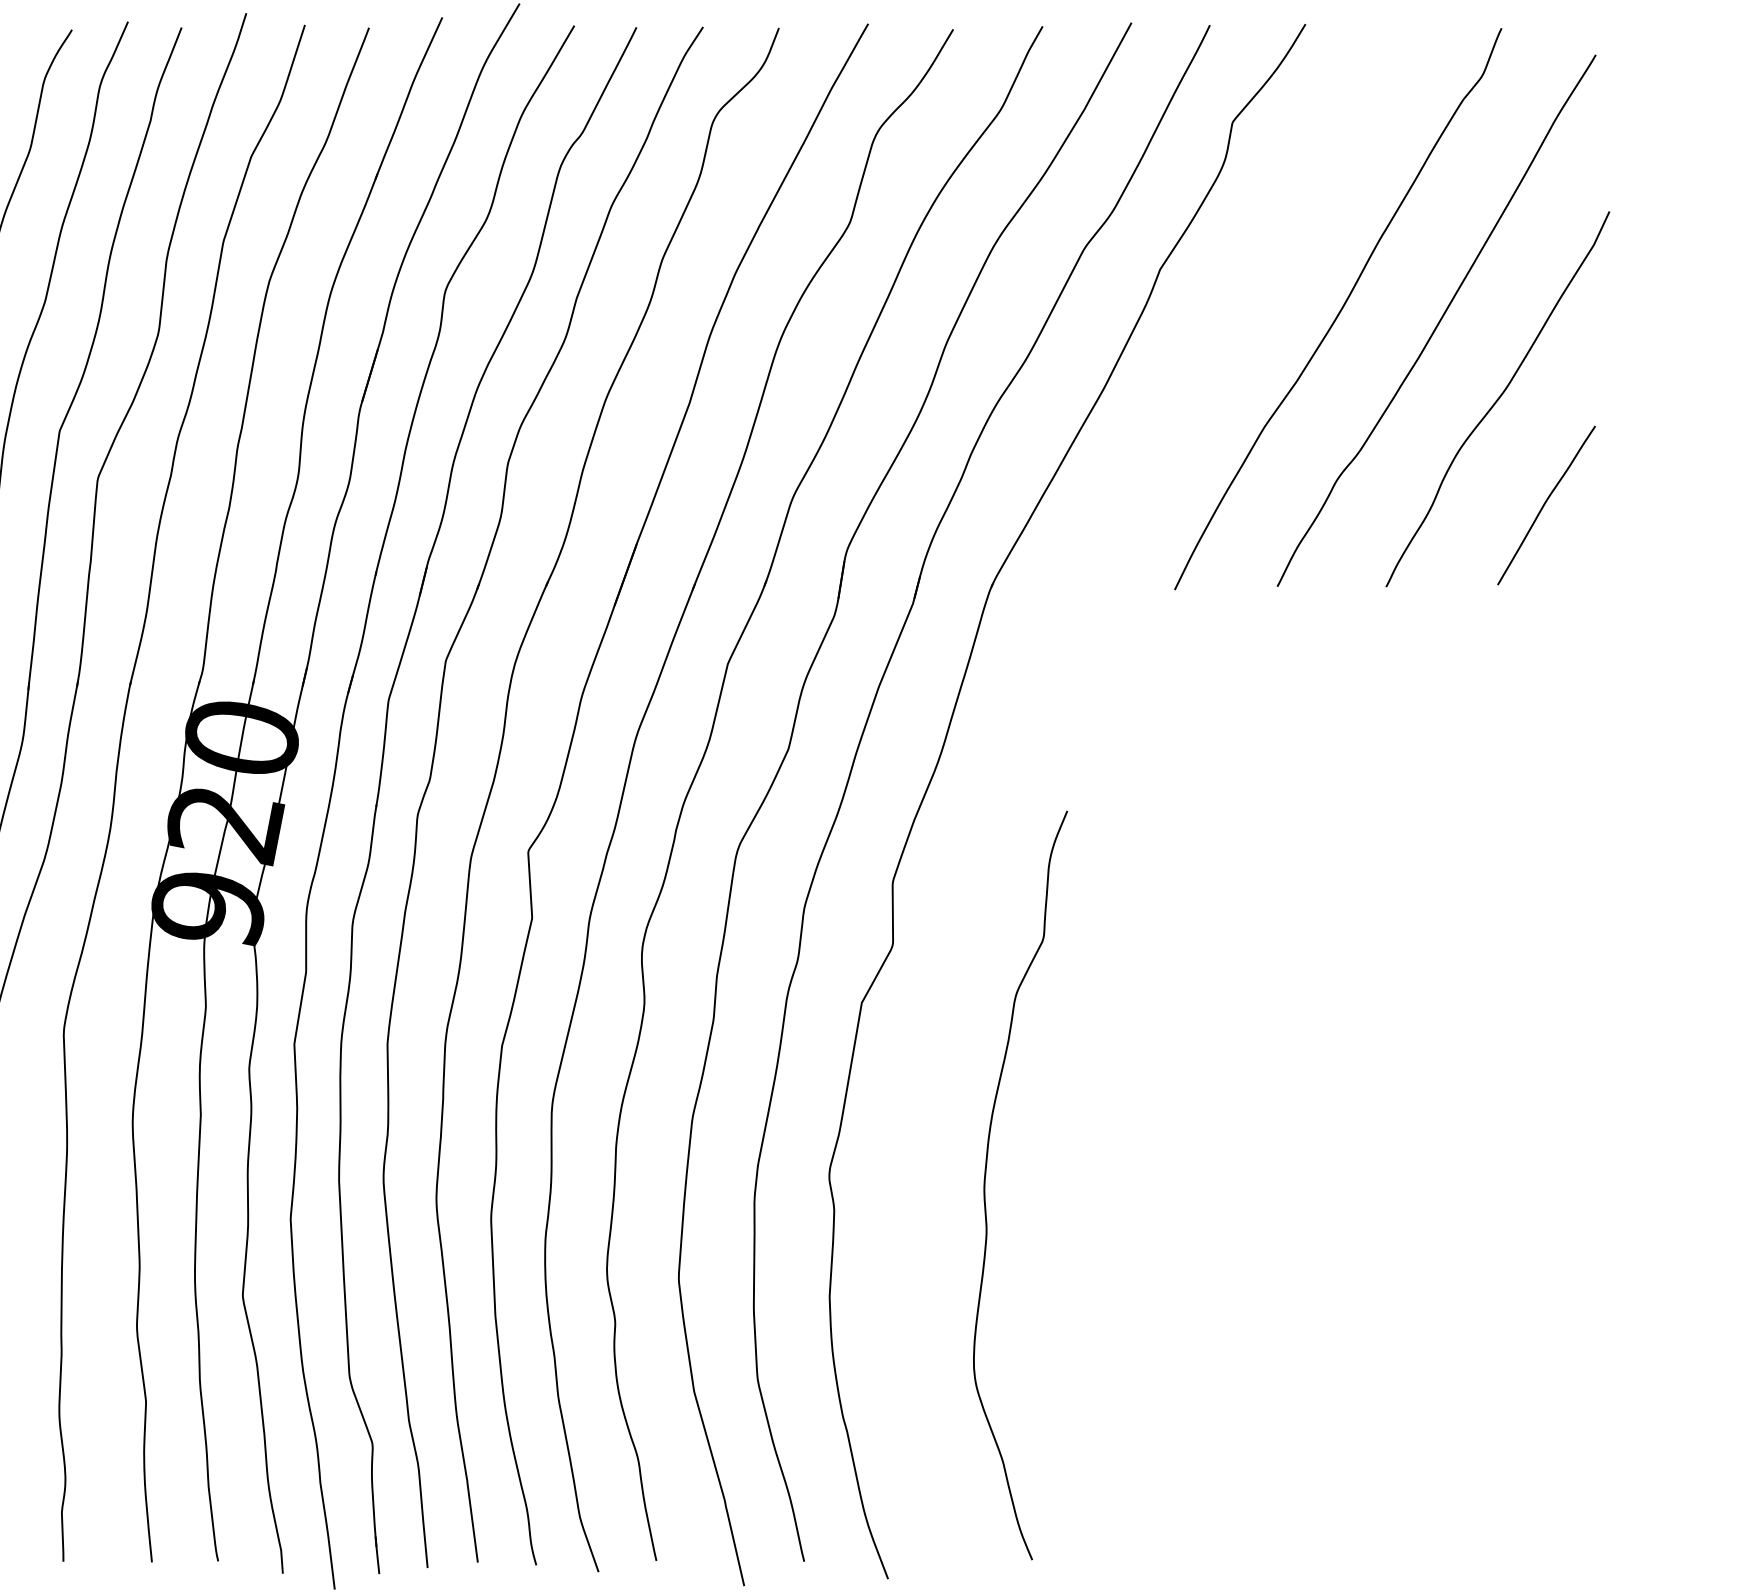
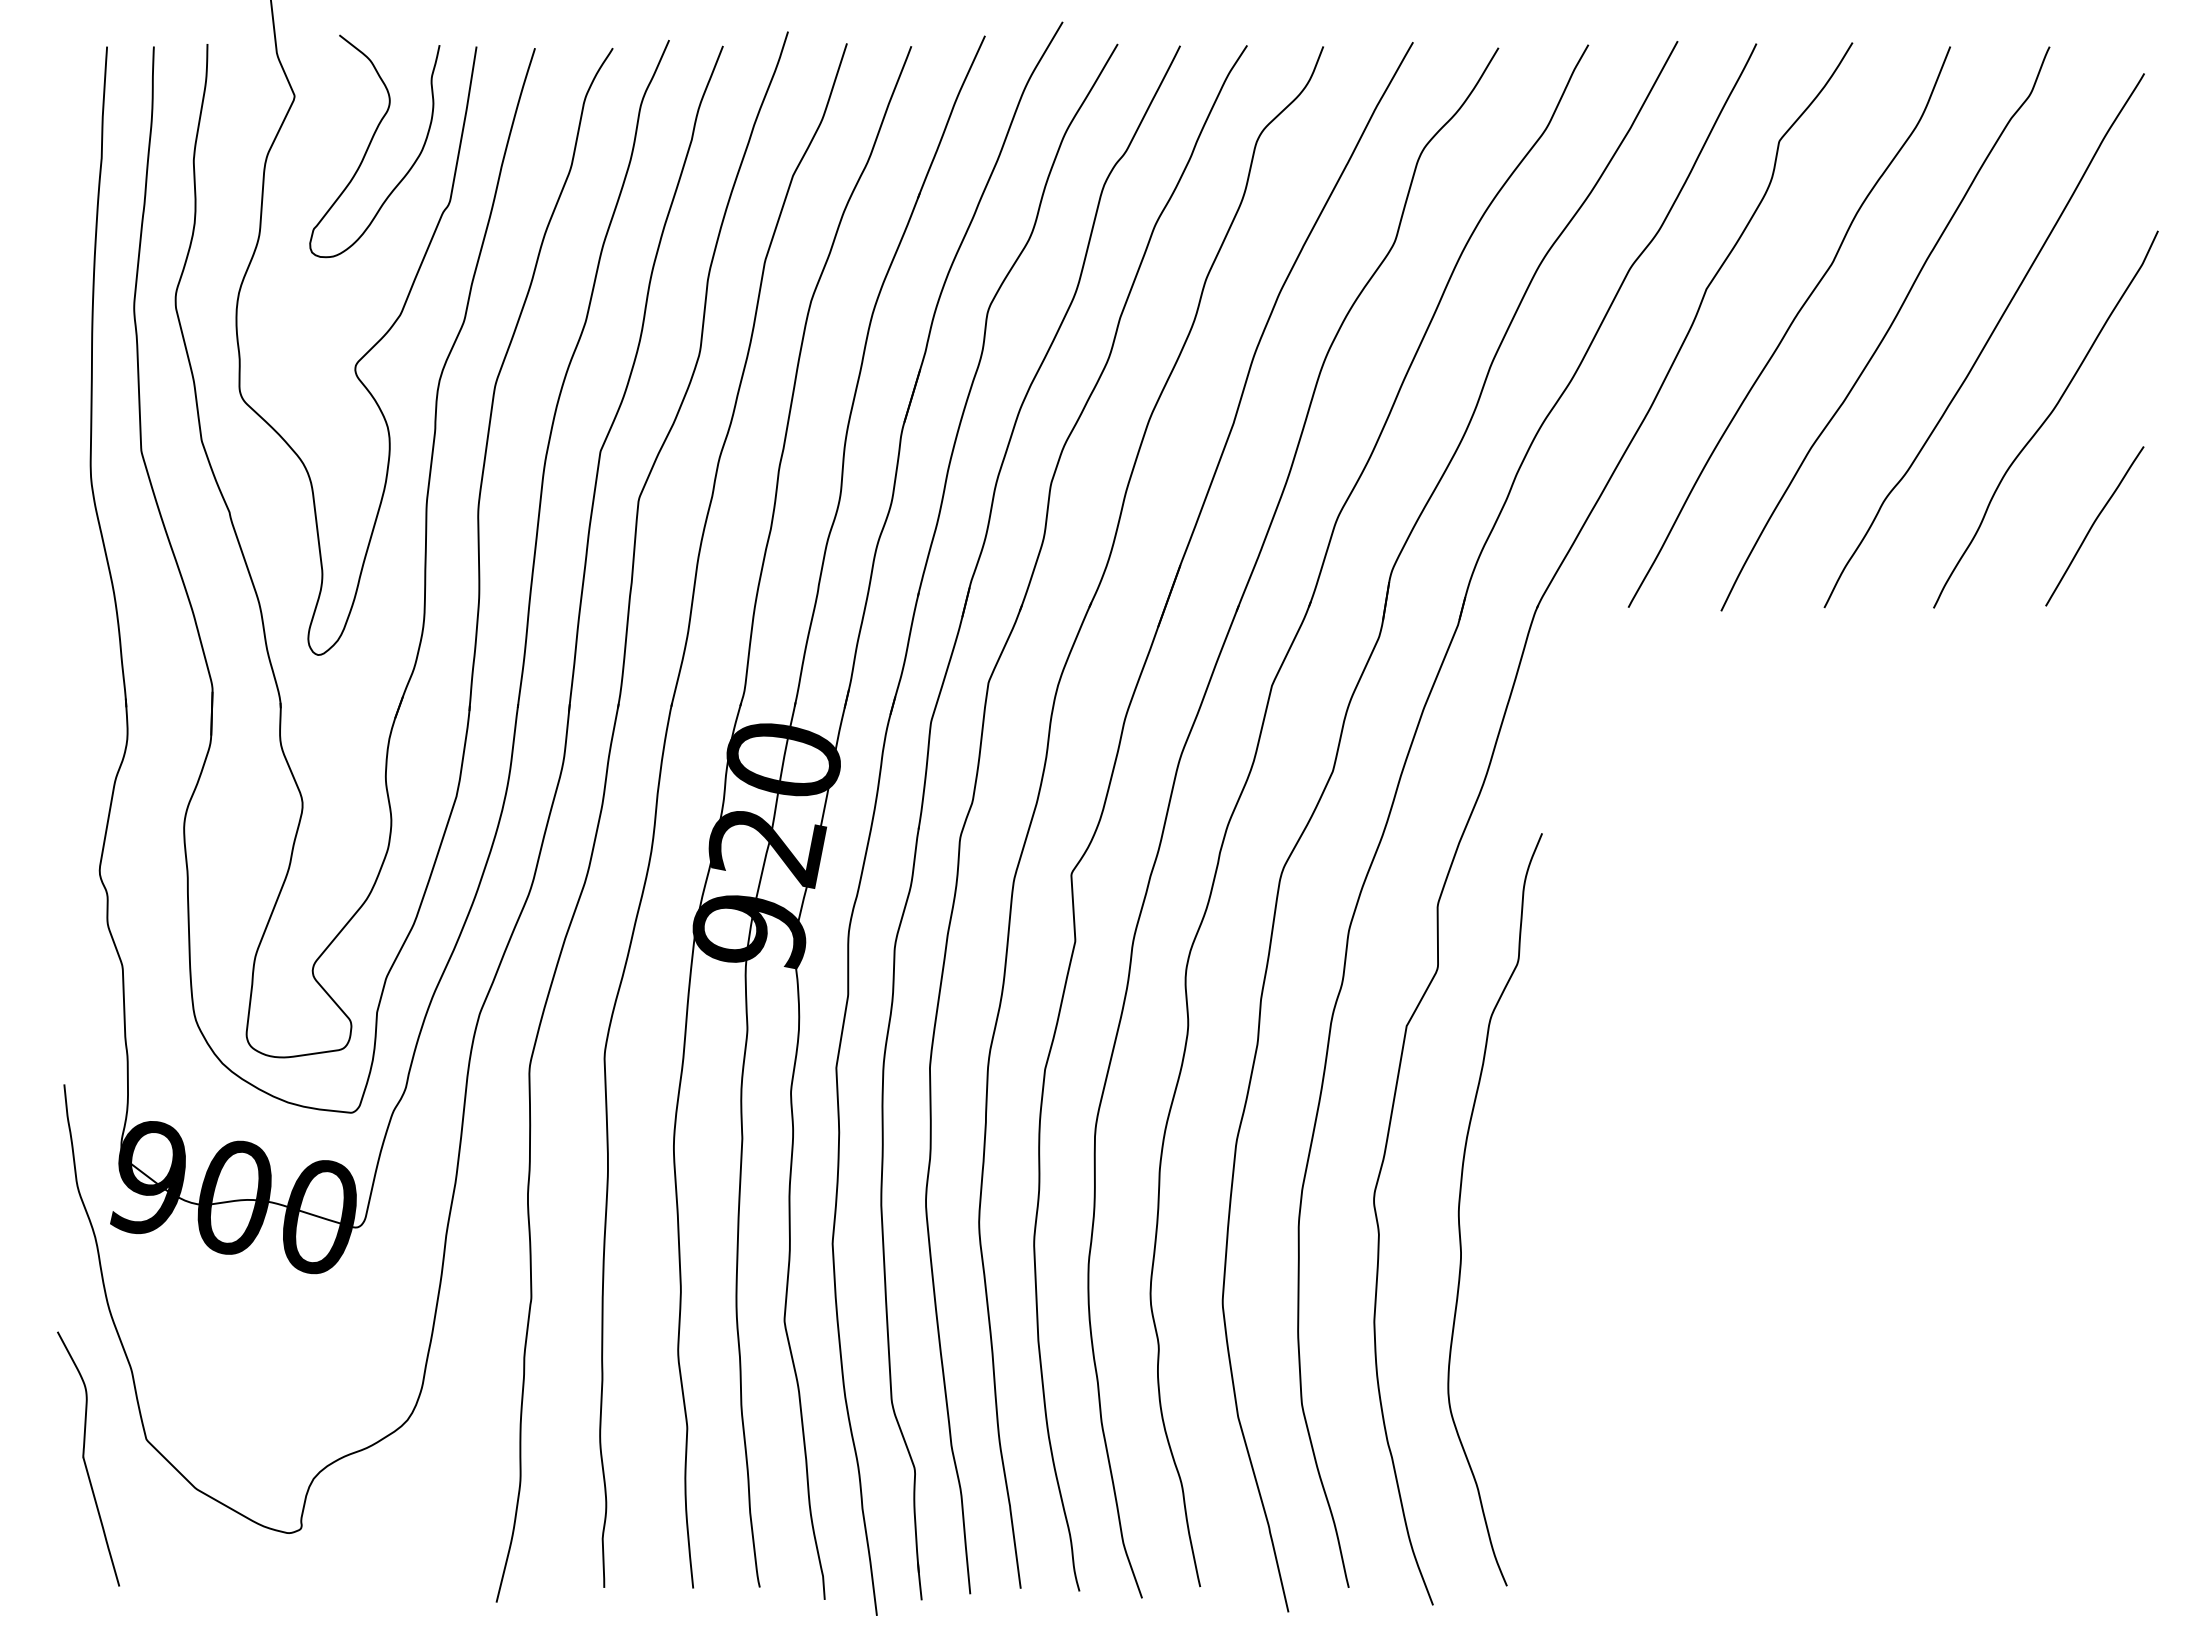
curve: (1241, 306) -> (1788, 326), added
curve: (986, 1180) -> (1460, 1204), moved

